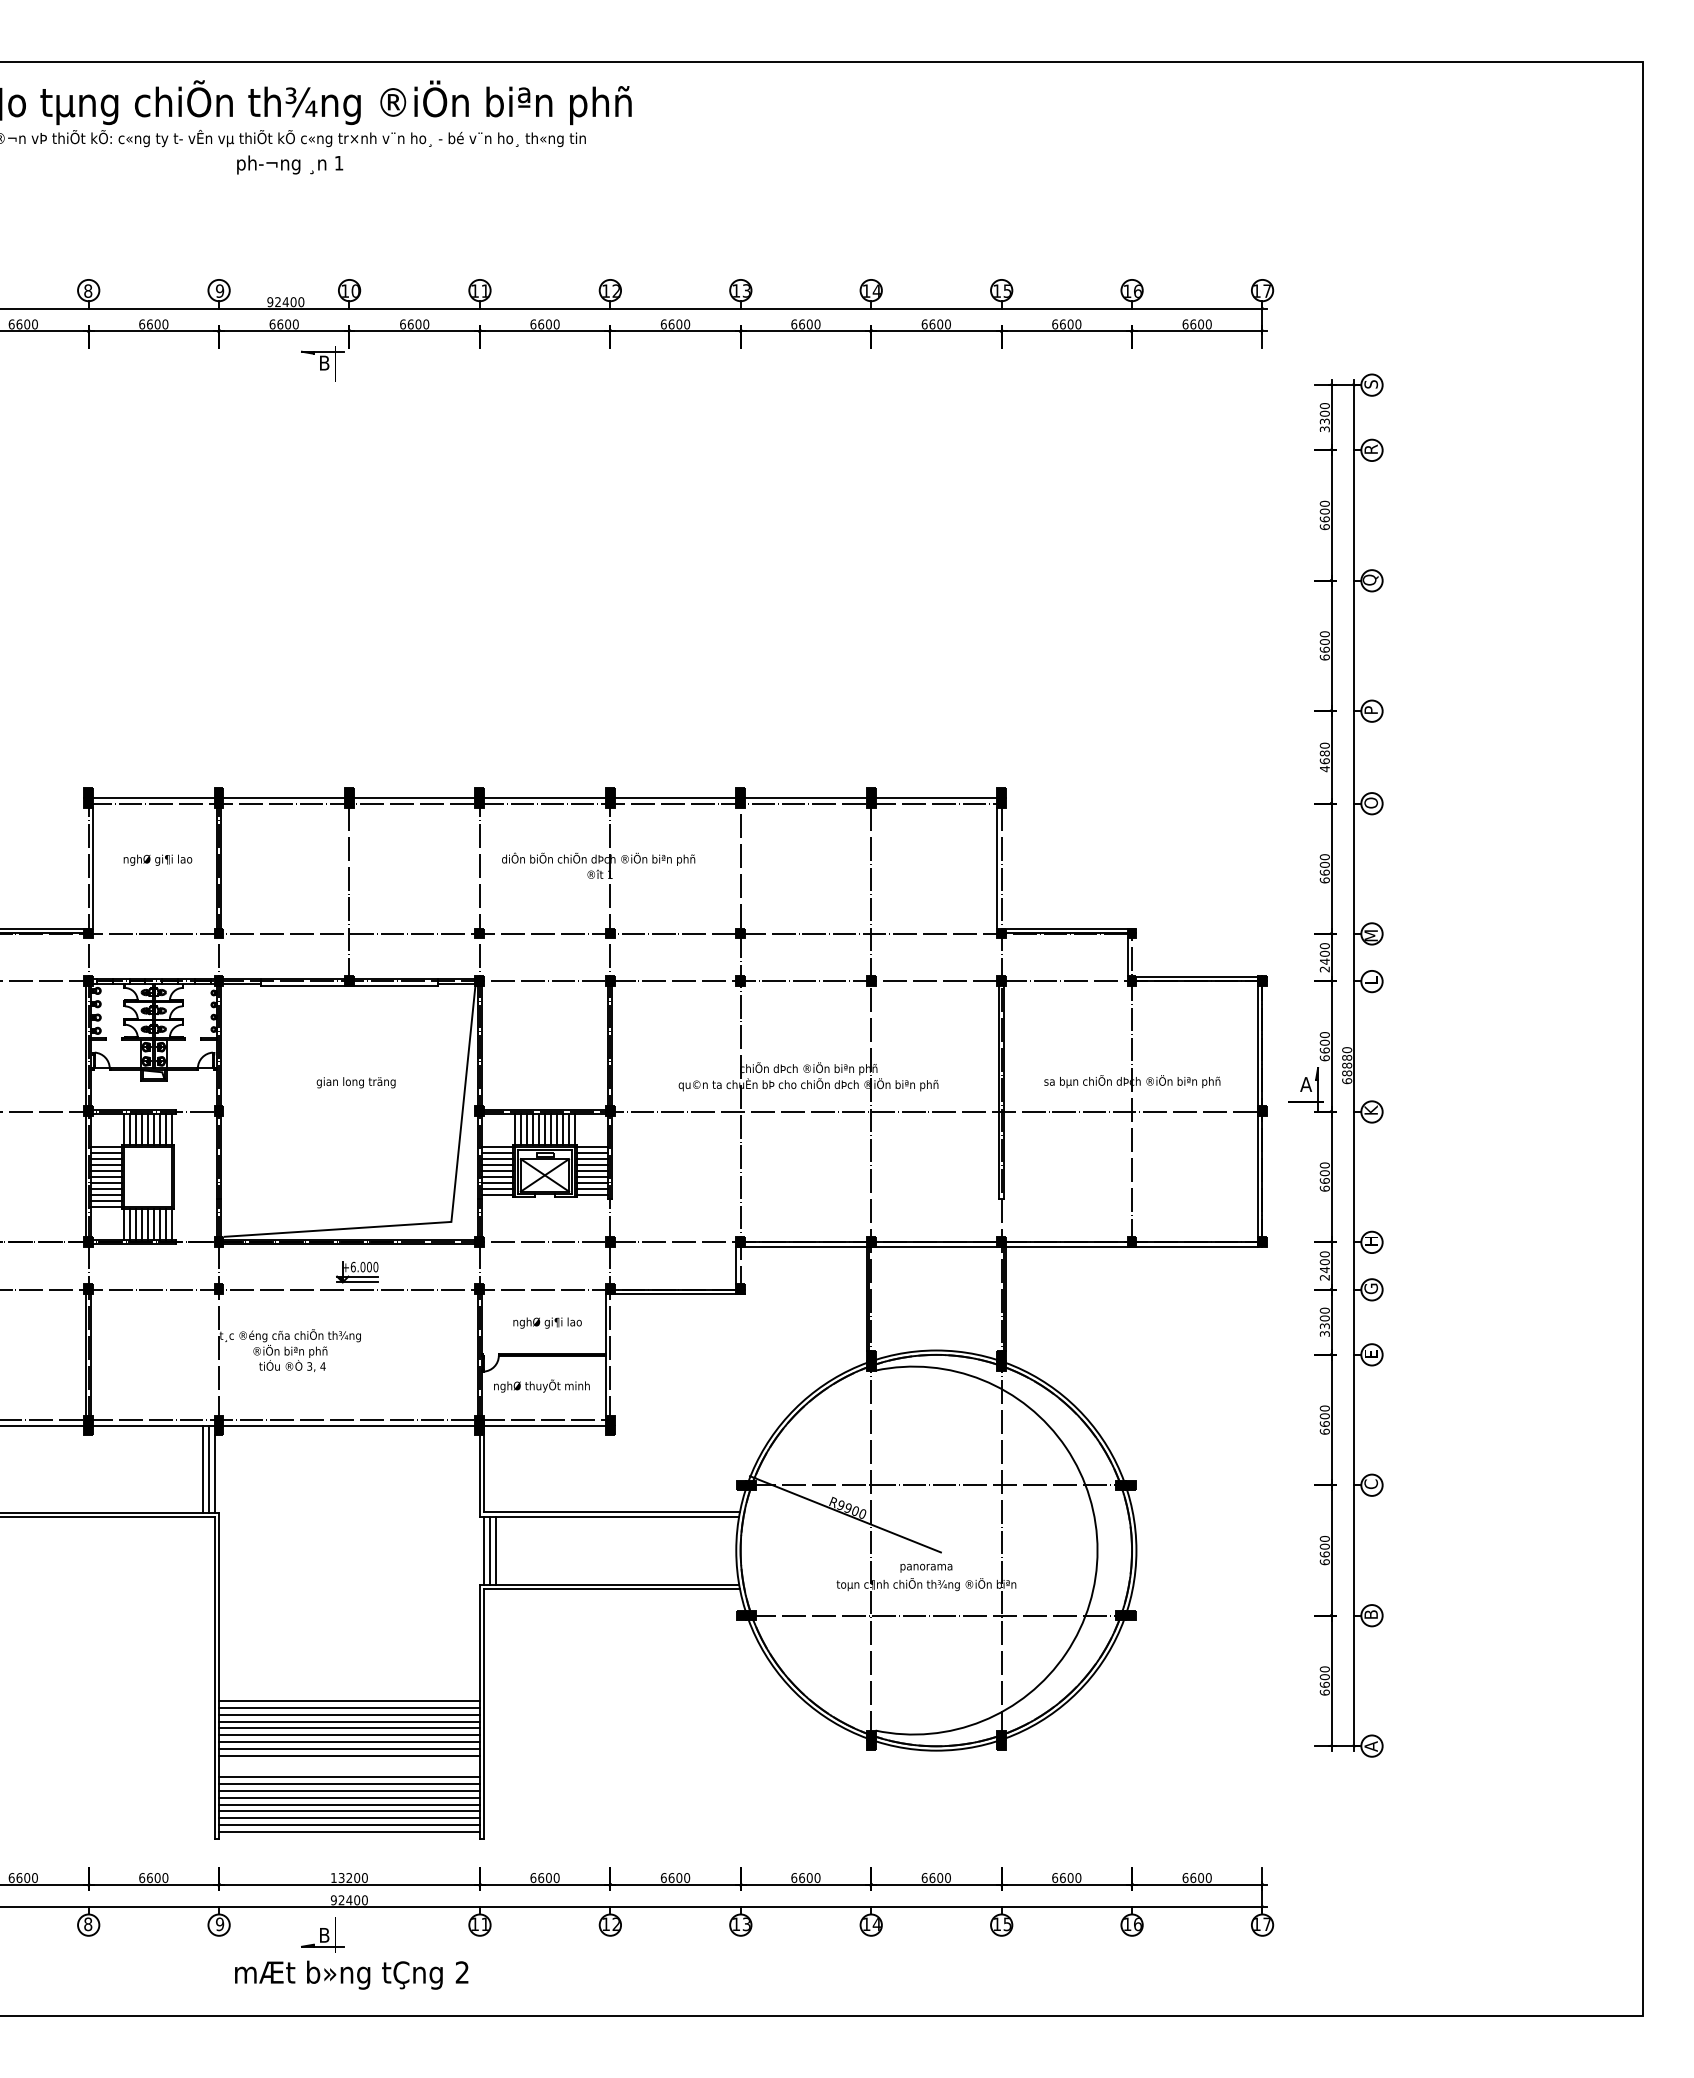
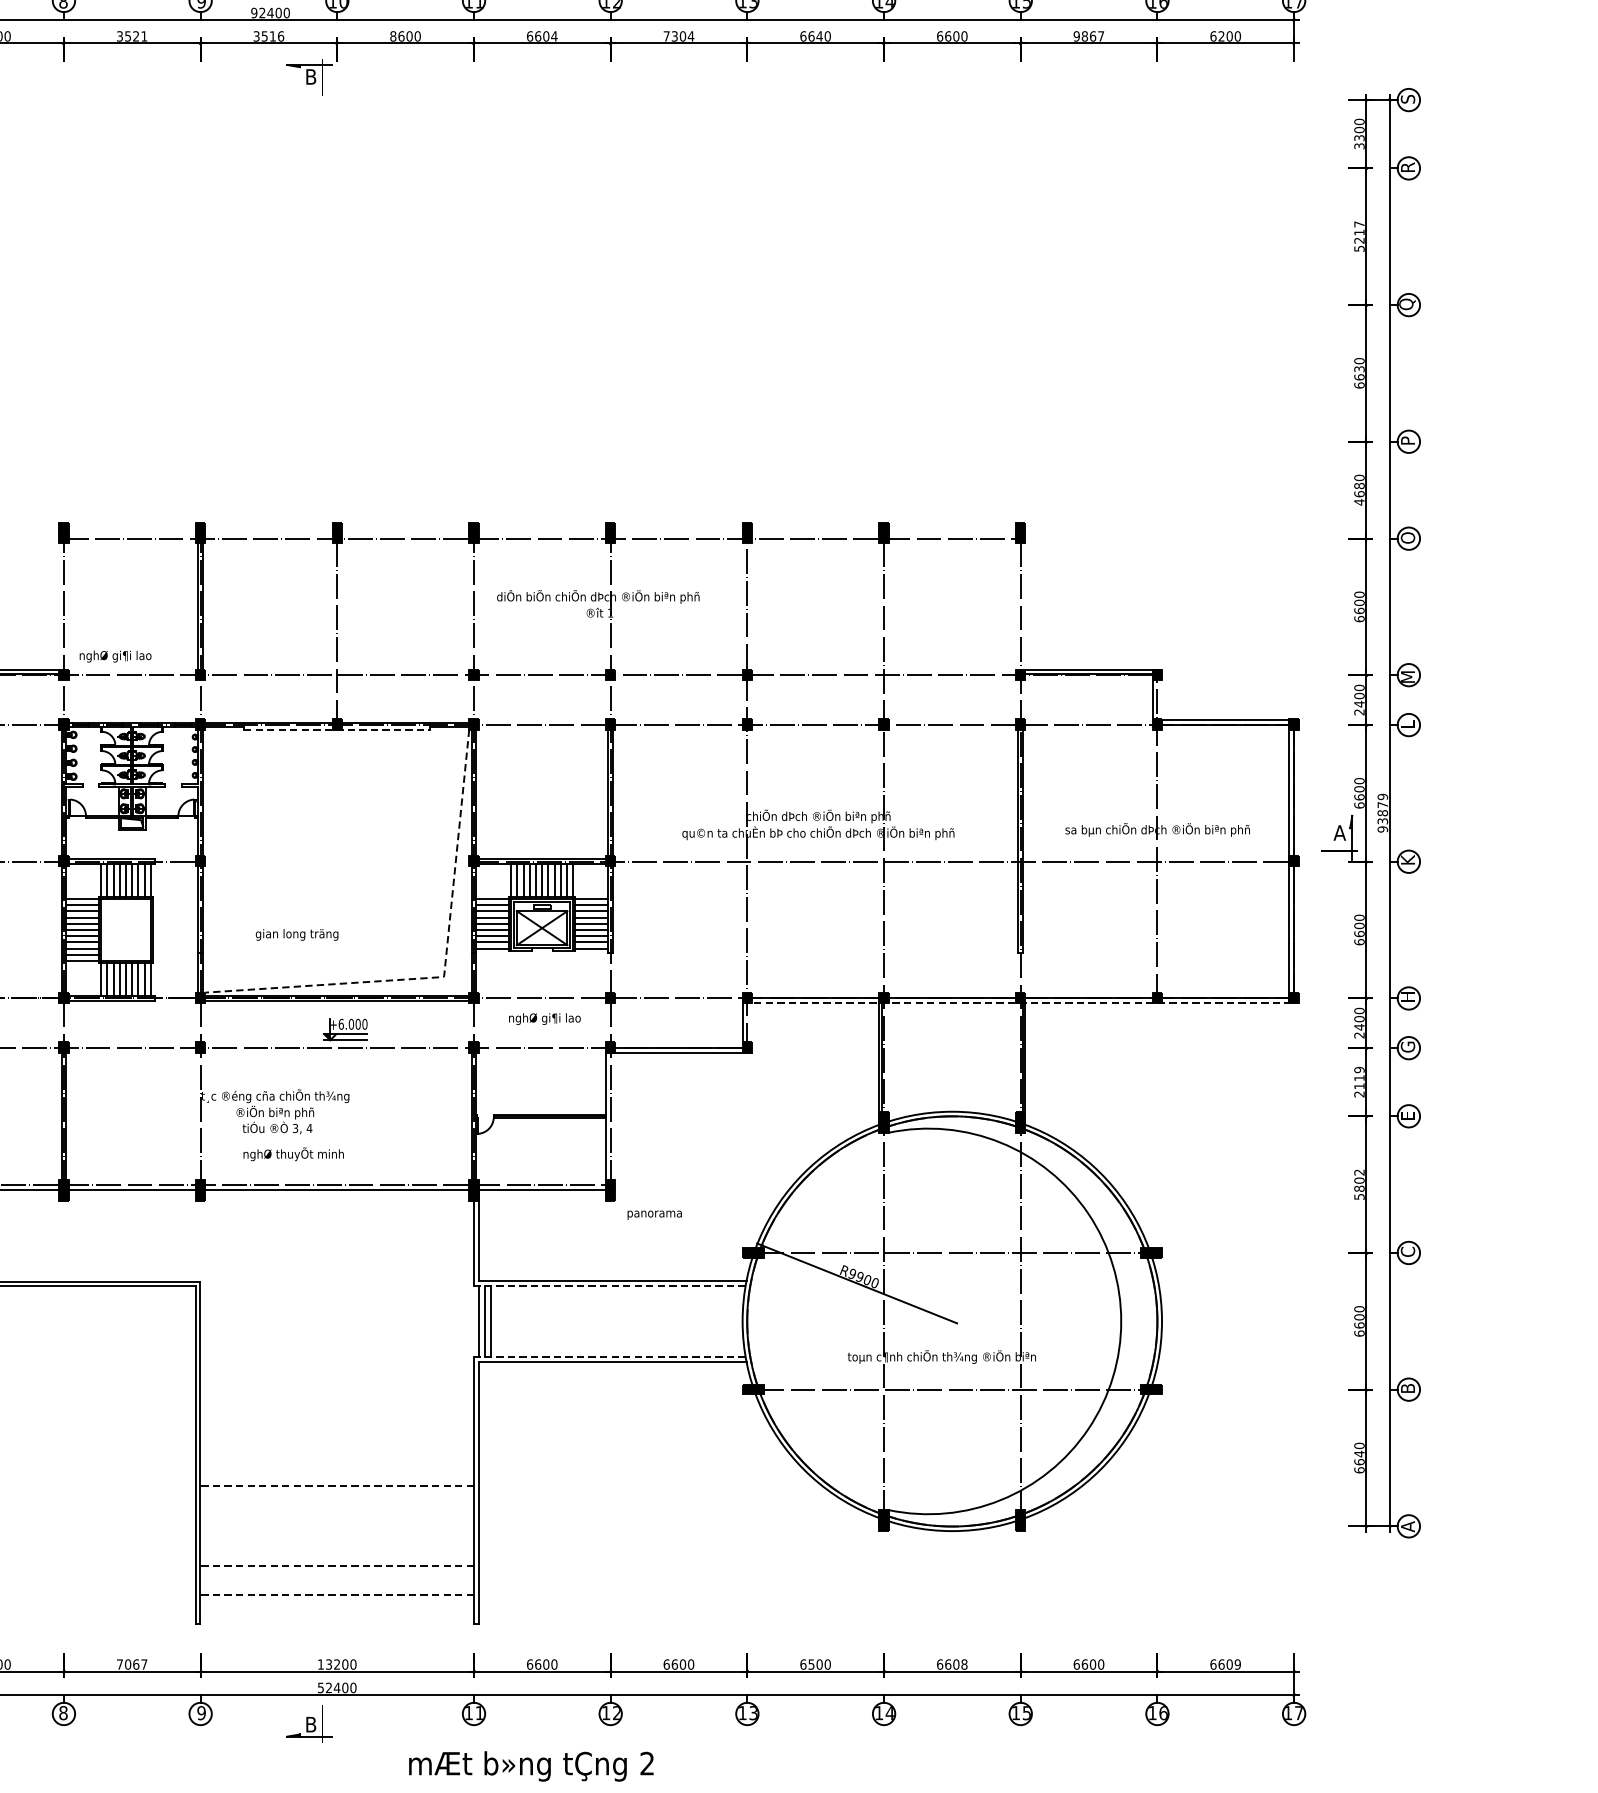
text: (153, 324) -> (131, 36), 6600 -> 3521
text: (283, 324) -> (268, 36), 6600 -> 3516
text: (402, 324) -> (392, 36), 6600 -> 8600
text: (556, 324) -> (554, 36), 6600 -> 6604
text: (675, 324) -> (678, 36), 6600 -> 7304
text: (809, 324) -> (819, 36), 6600 -> 6640
text: (1066, 324) -> (1088, 36), 6600 -> 9867
text: (1193, 324) -> (1221, 36), 6600 -> 6200
text: (1324, 515) -> (1359, 236), 6600 -> 5217
text: (1324, 641) -> (1359, 368), 6600 -> 6630
line: (545, 798) -> (542, 533), removed
text: (157, 859) -> (115, 655), moved
line: (93, 868) -> (68, 606), removed
line: (997, 868) -> (1016, 606), removed
line: (349, 985) -> (337, 729), solid -> dashed
text: (1347, 1065) -> (1383, 813), 68880 -> 93879
text: (355, 1082) -> (296, 934), moved
line: (451, 1217) -> (444, 972), solid -> dashed
line: (997, 1246) -> (1016, 1002), solid -> dashed
text: (1324, 1321) -> (1359, 1081), 3300 -> 2119
text: (547, 1322) -> (544, 1018), moved
text: (541, 1385) -> (293, 1153), moved
text: (1324, 1419) -> (1359, 1184), 6600 -> 5802
line: (202, 1468) -> (183, 1235), removed
line: (208, 1468) -> (189, 1235), removed
line: (214, 1473) -> (195, 1240), removed
line: (609, 1516) -> (609, 1285), solid -> dashed
text: (926, 1567) -> (654, 1214), moved
line: (609, 1584) -> (609, 1356), solid -> dashed
text: (1324, 1677) -> (1359, 1454), 6600 -> 6640
line: (349, 1700) -> (337, 1478), removed
line: (348, 1707) -> (336, 1485), solid -> dashed
line: (349, 1714) -> (337, 1493), removed
line: (349, 1721) -> (337, 1500), removed
line: (349, 1728) -> (337, 1507), removed
line: (349, 1735) -> (337, 1515), removed
line: (349, 1742) -> (337, 1522), removed
line: (349, 1749) -> (337, 1529), removed
line: (349, 1756) -> (337, 1537), removed
line: (349, 1776) -> (337, 1558), removed
line: (348, 1783) -> (336, 1565), solid -> dashed
line: (349, 1790) -> (337, 1572), removed
line: (349, 1797) -> (337, 1580), removed
line: (349, 1804) -> (337, 1587), removed
line: (348, 1811) -> (336, 1594), solid -> dashed
line: (349, 1818) -> (337, 1602), removed
line: (349, 1825) -> (337, 1609), removed
line: (349, 1832) -> (337, 1616), removed
text: (802, 1877) -> (812, 1664), 6600 -> 6500
text: (947, 1877) -> (963, 1664), 6600 -> 6608
text: (1208, 1877) -> (1237, 1664), 6600 -> 6609
text: (153, 1878) -> (131, 1665), 6600 -> 7067
text: (333, 1900) -> (320, 1688), 92400 -> 52400
text: (351, 1974) -> (531, 1765), moved

